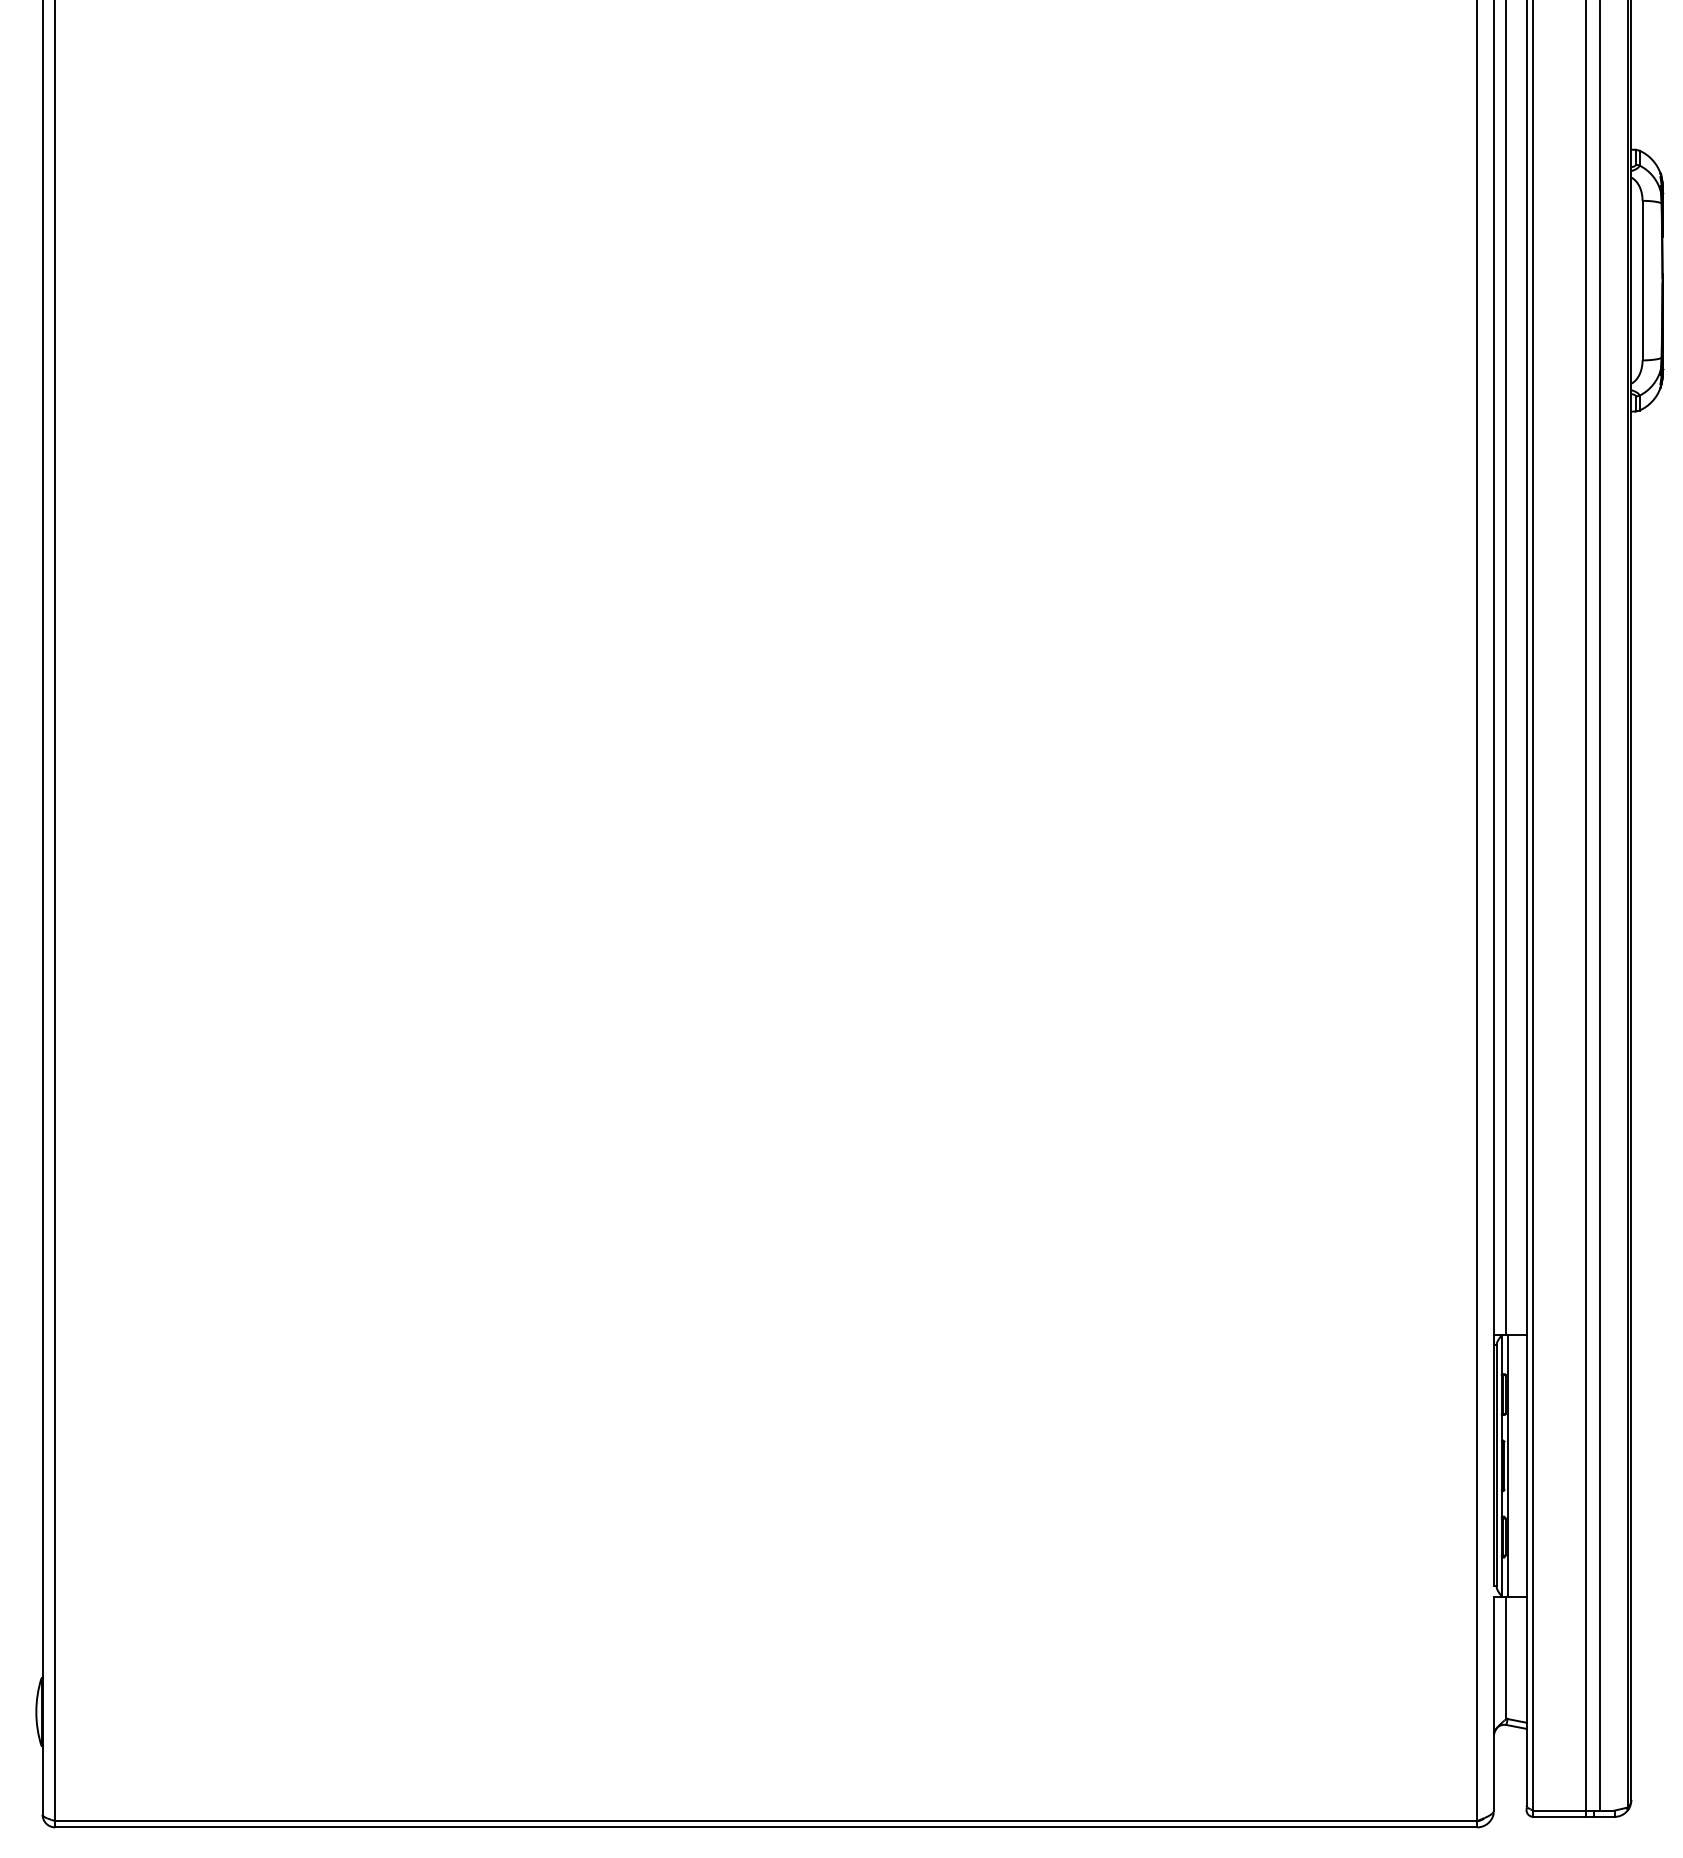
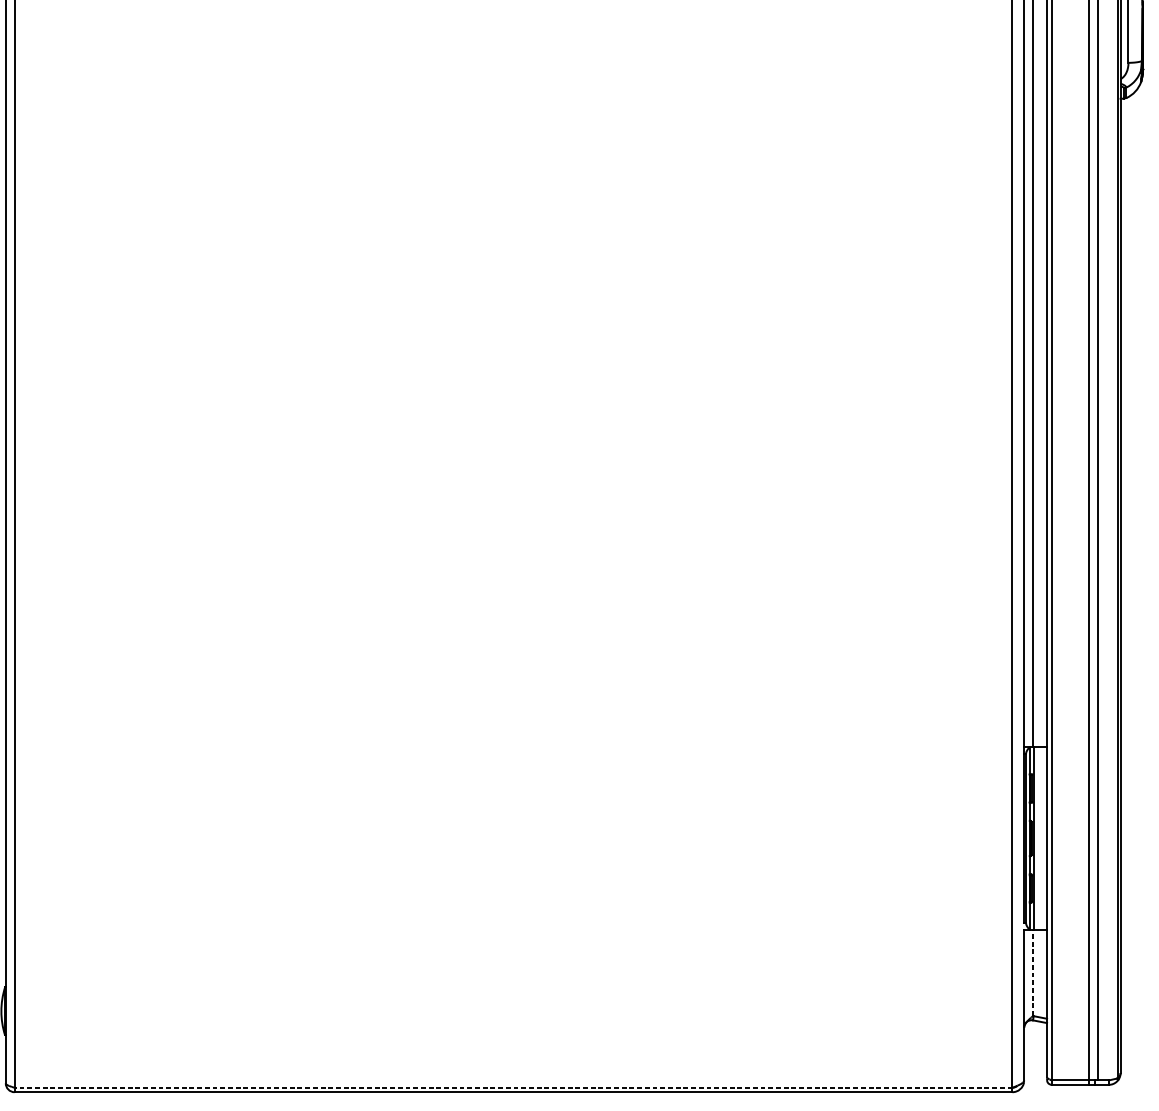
line: (1506, 1657) -> (1033, 973), solid -> dashed
line: (765, 1821) -> (513, 1088), solid -> dashed

